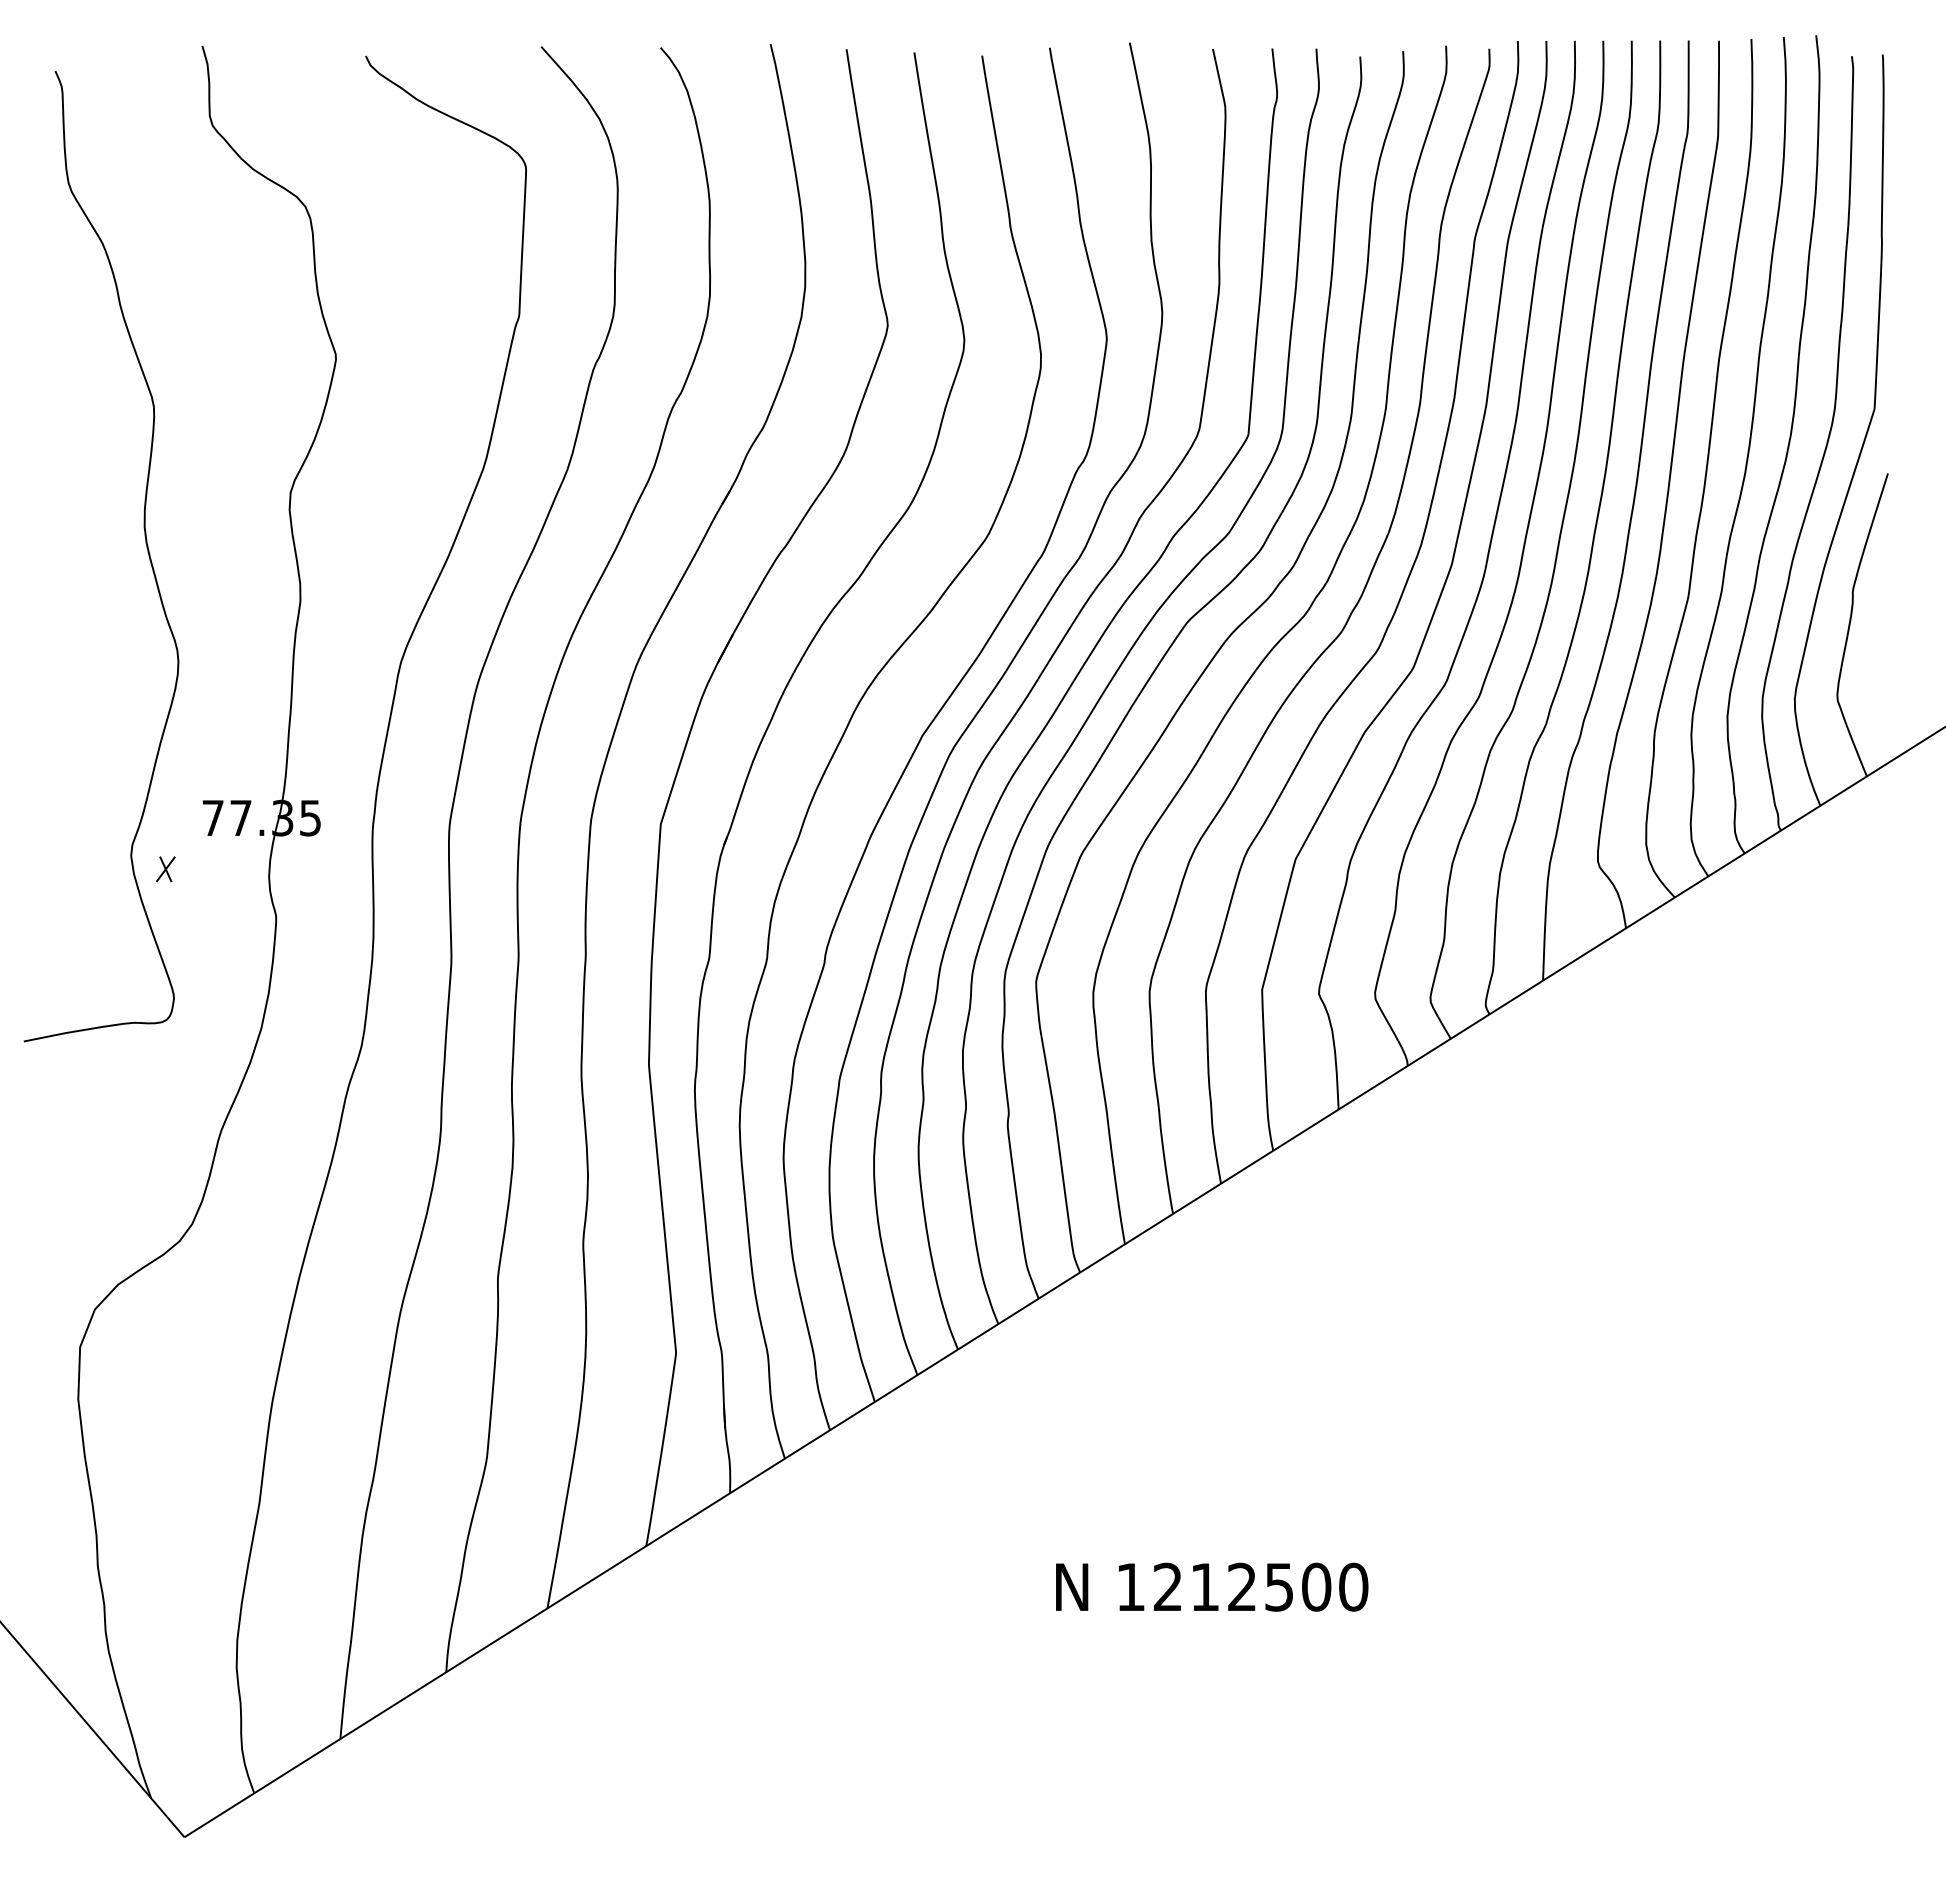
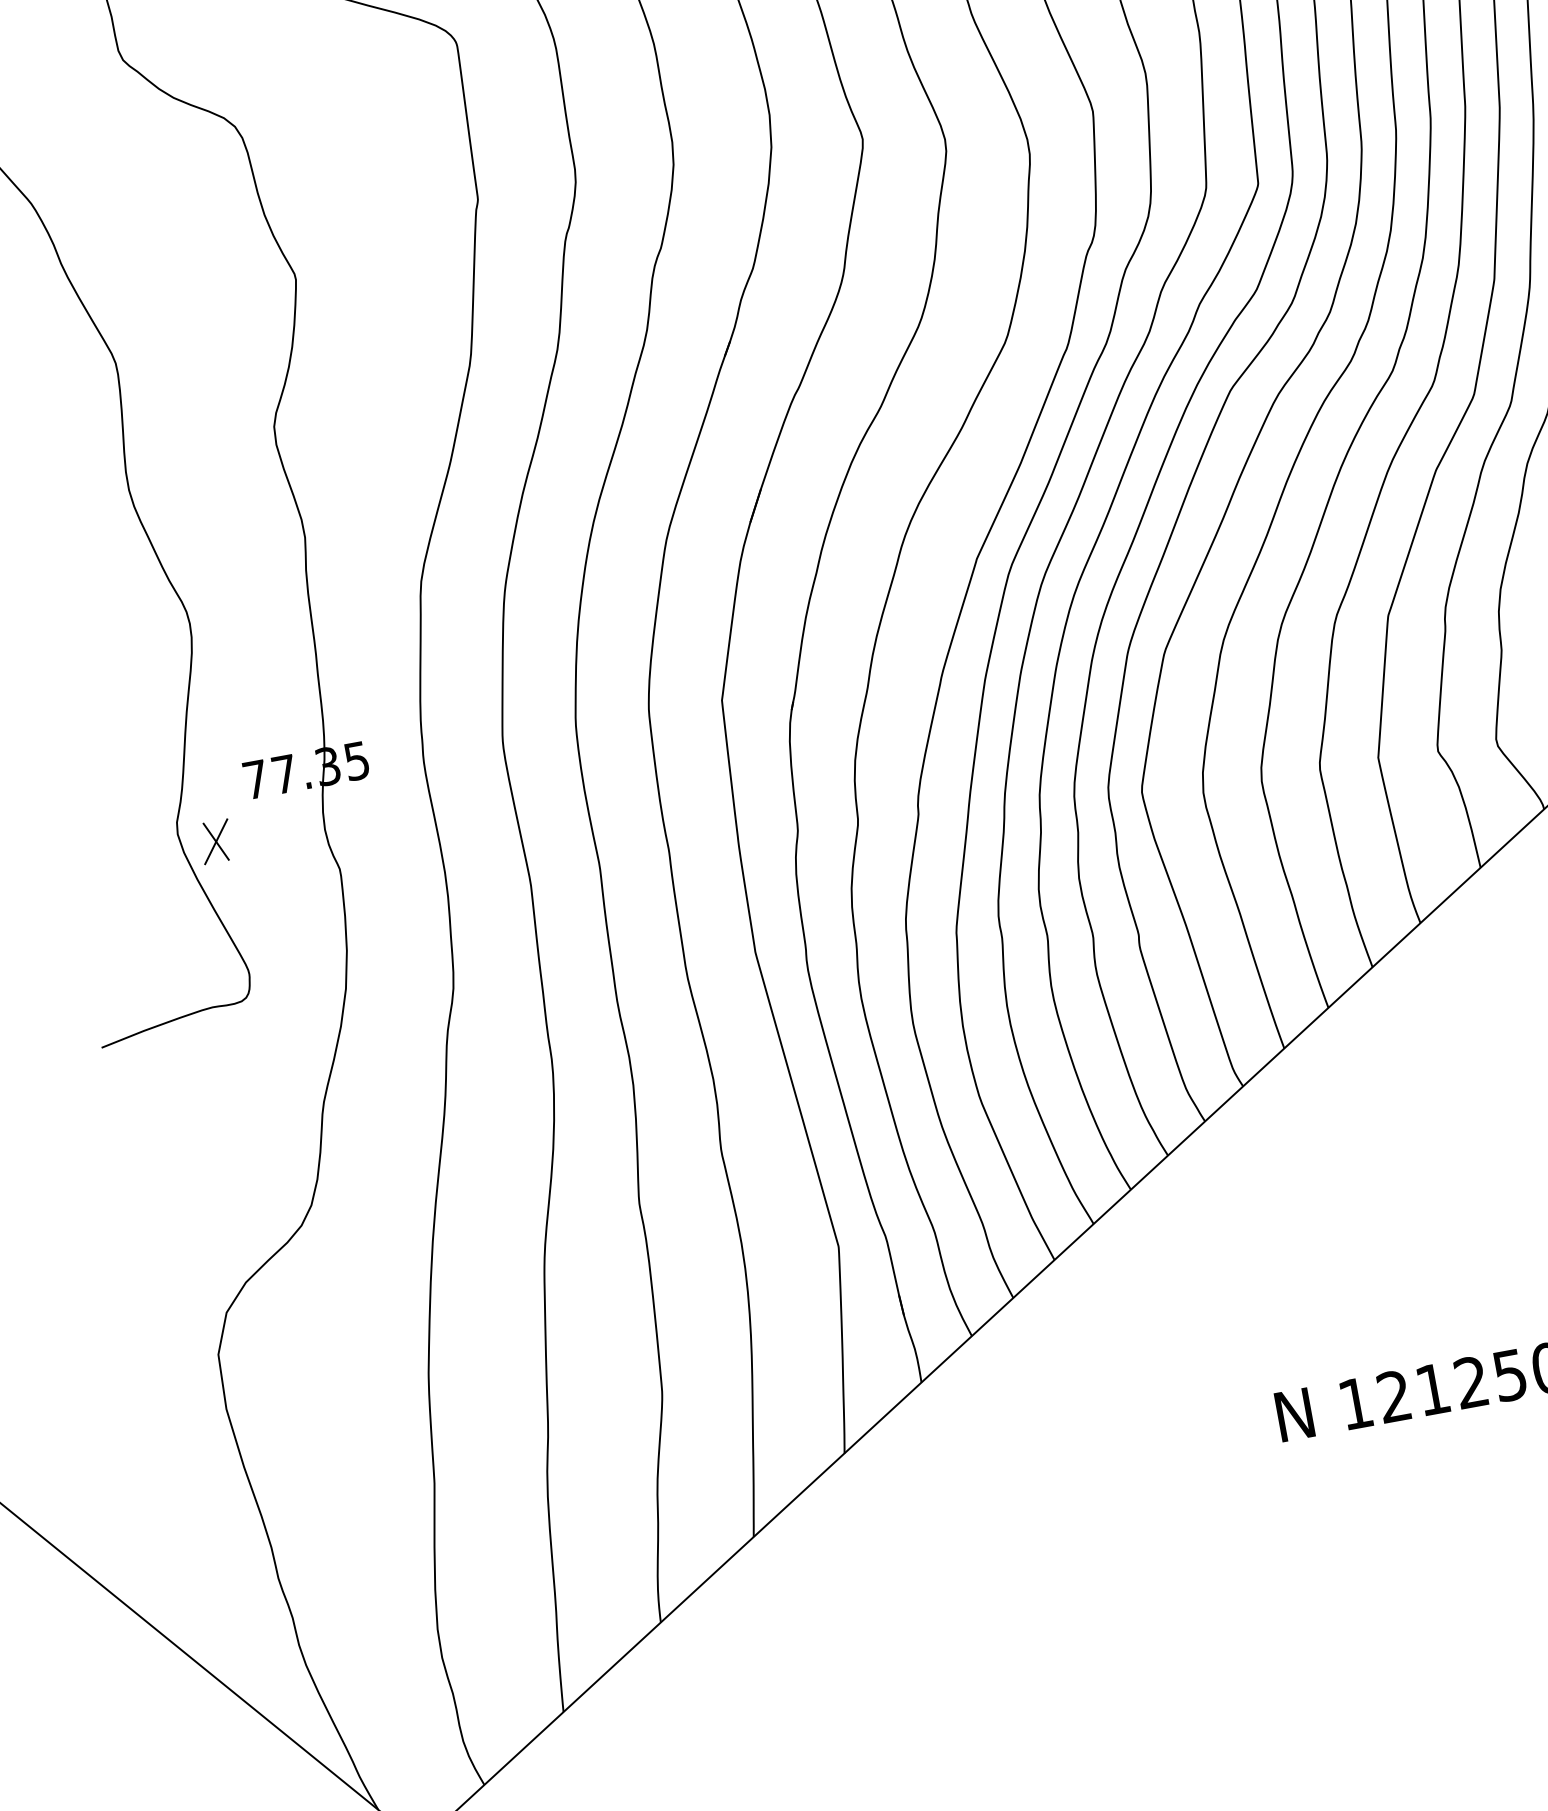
part: (165, 869) -> (216, 842), size x1.6

